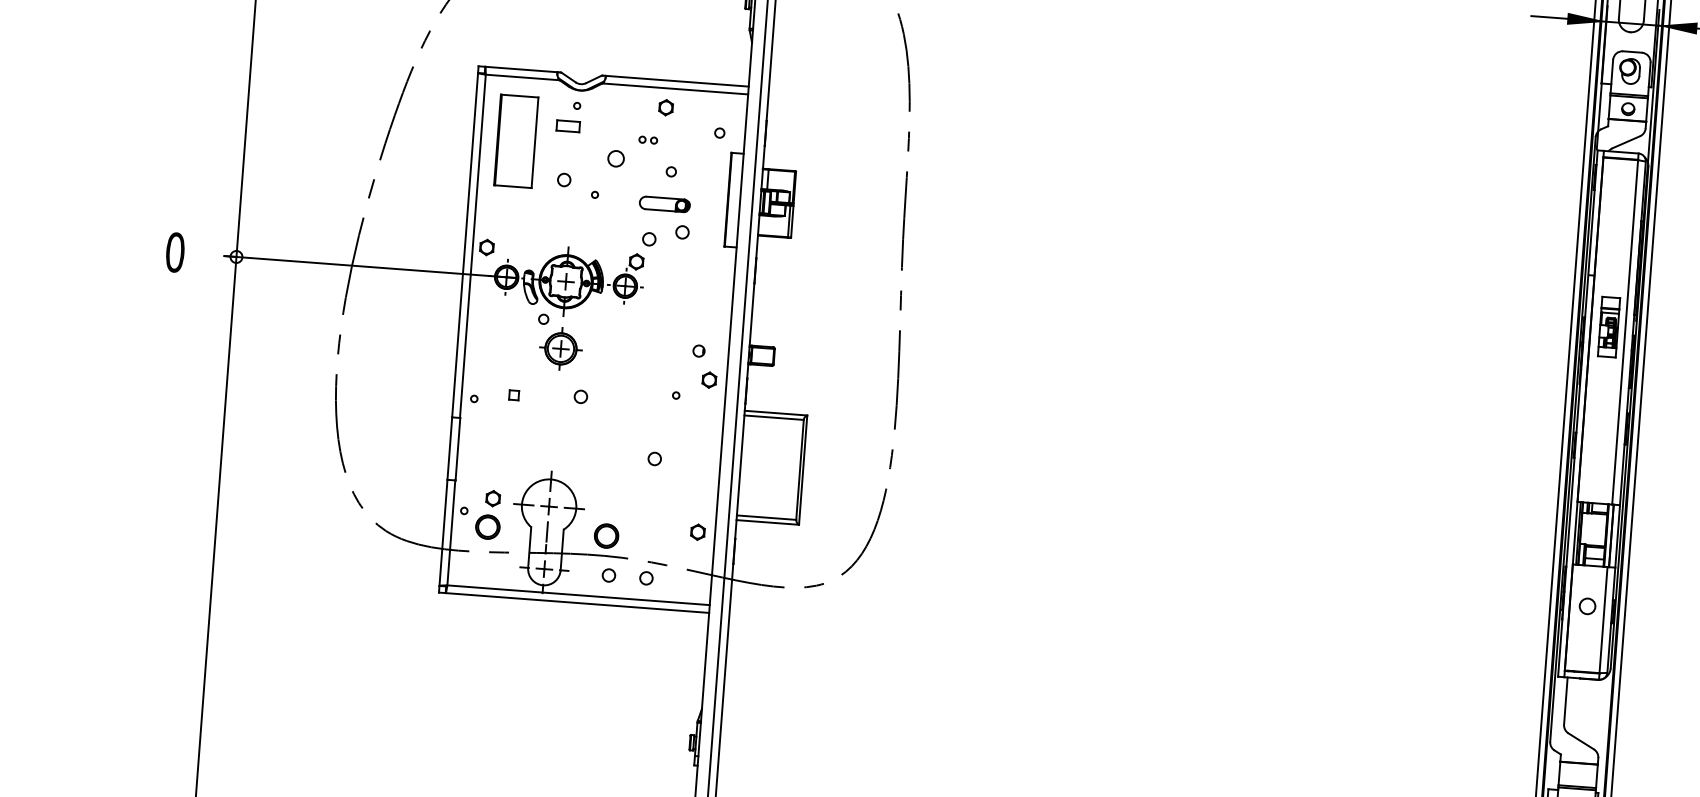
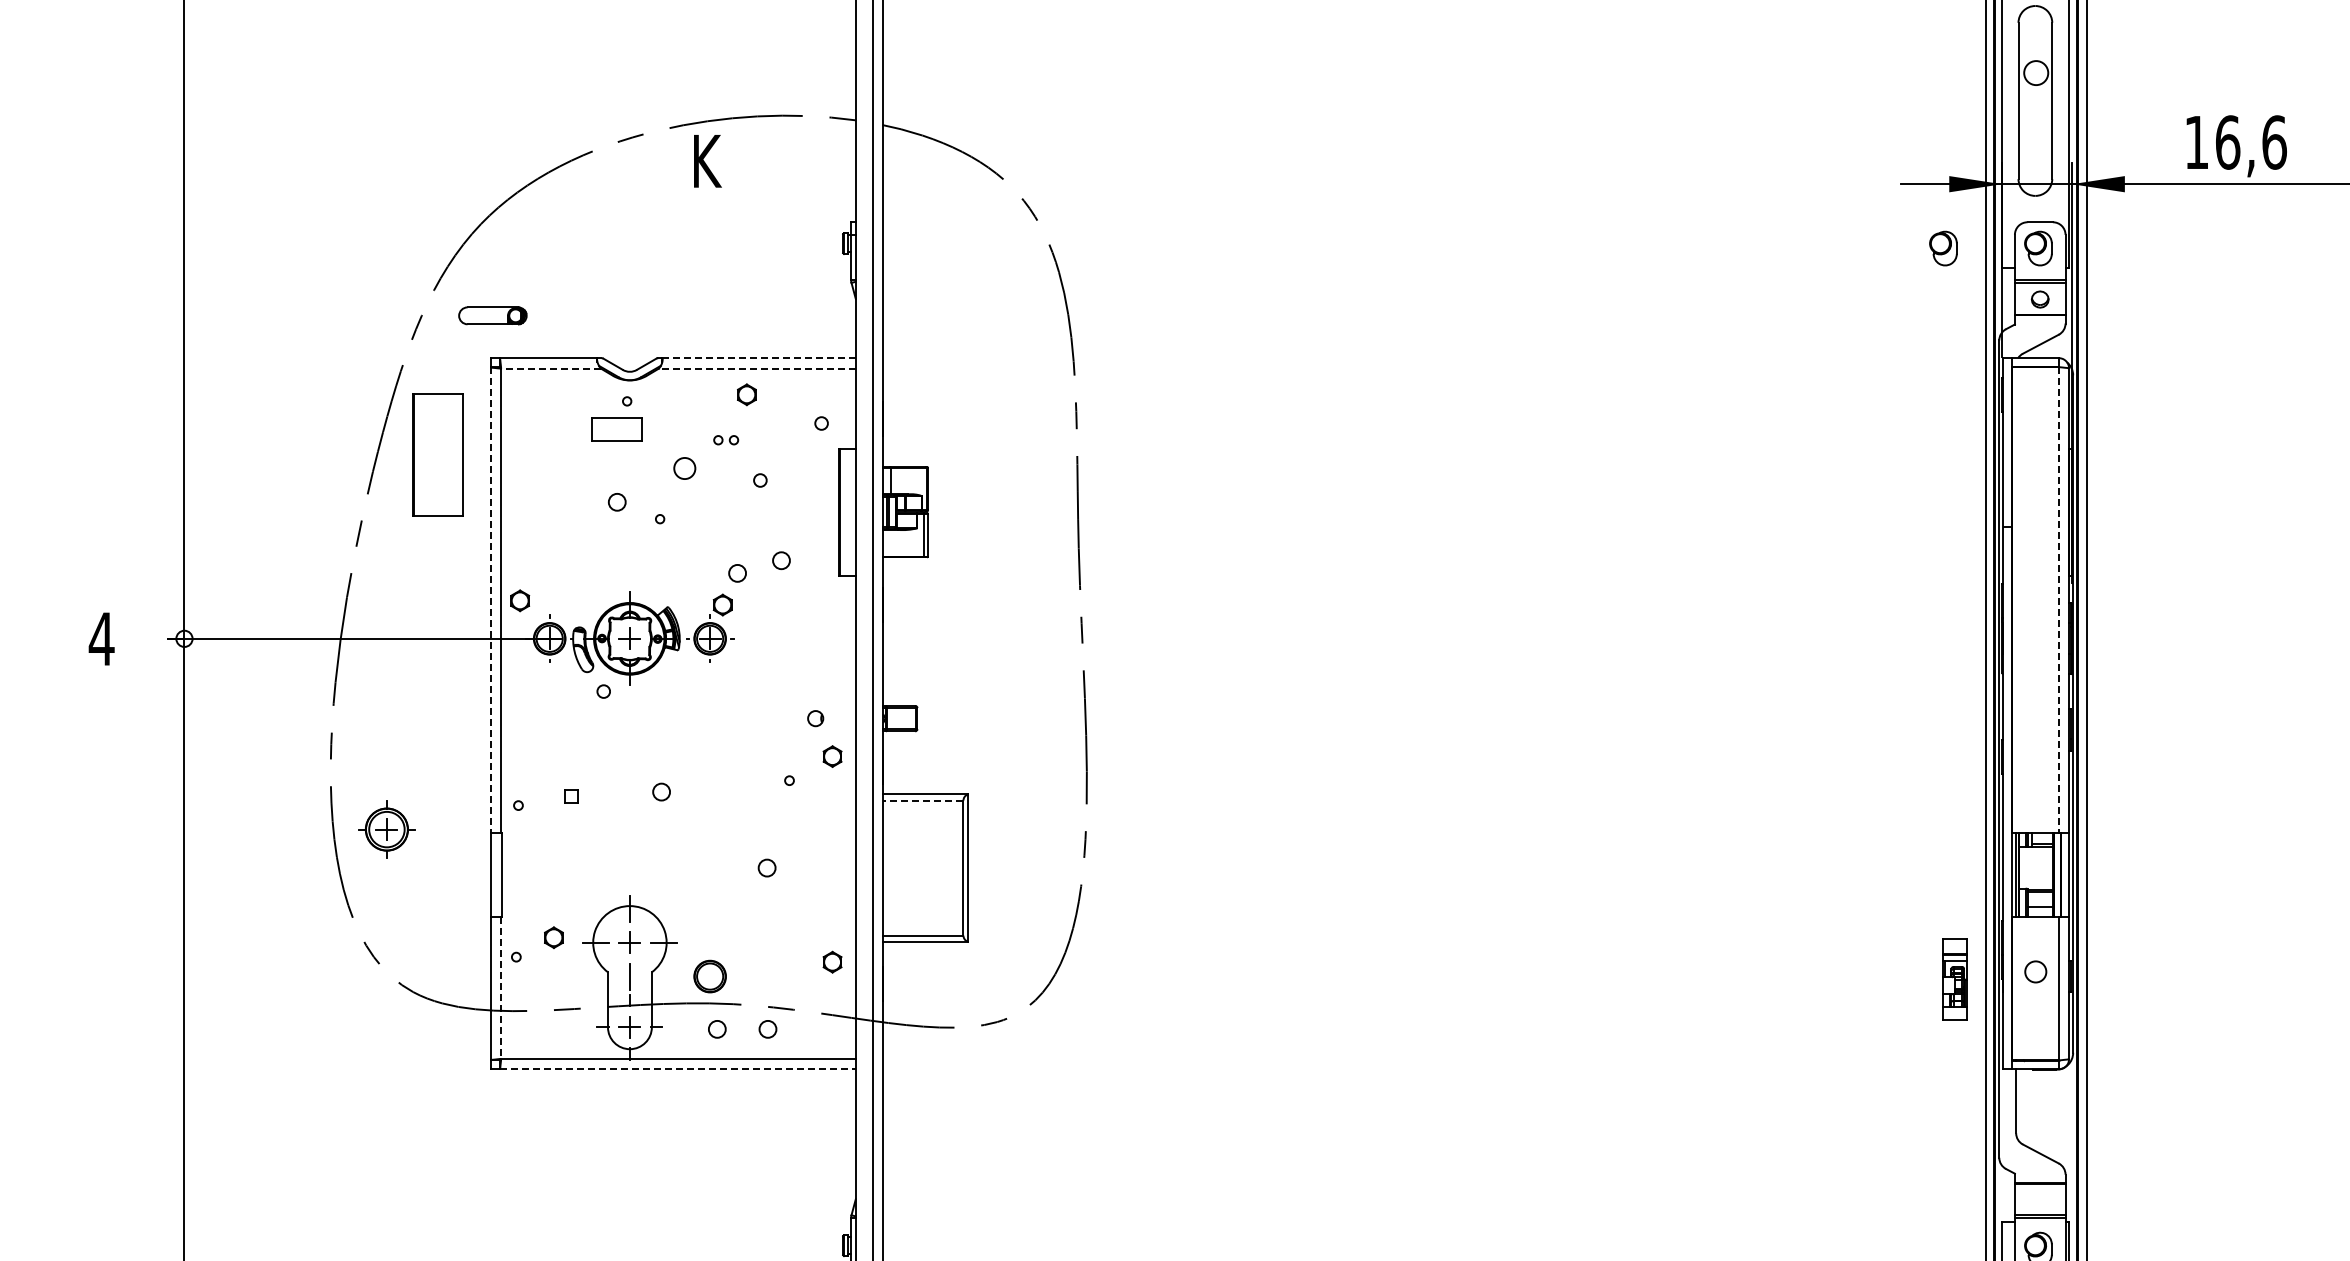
part: (1559, 66) -> (1943, 248), added
line: (523, 77) -> (551, 368), solid -> dashed
line: (677, 81) -> (759, 358), solid -> dashed
line: (674, 88) -> (756, 368), solid -> dashed
part: (568, 126) -> (617, 429), size x1.6
part: (516, 140) -> (437, 454), moved
part: (664, 204) -> (492, 315), moved
line: (465, 244) -> (490, 599), solid -> dashed
text: (175, 252) -> (101, 638), 0 -> 4
part: (1608, 327) -> (1954, 979), moved
line: (1625, 332) -> (2058, 599), solid -> dashed
part: (560, 348) -> (386, 829), moved
line: (773, 417) -> (922, 800), solid -> dashed
part: (487, 527) -> (549, 976), removed
line: (451, 532) -> (501, 987), solid -> dashed
line: (578, 603) -> (678, 1069), solid -> dashed

